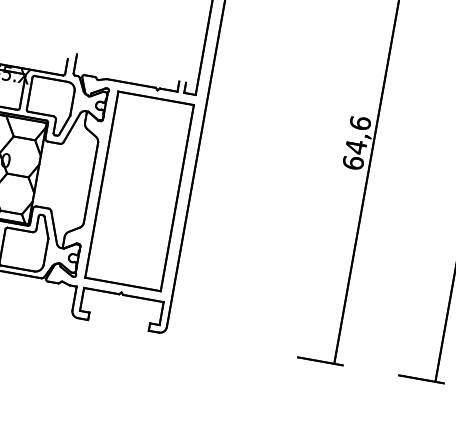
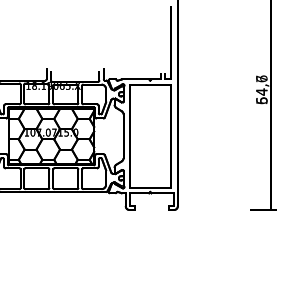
text: (356, 142) -> (261, 89), 64,6 -> 54,7

